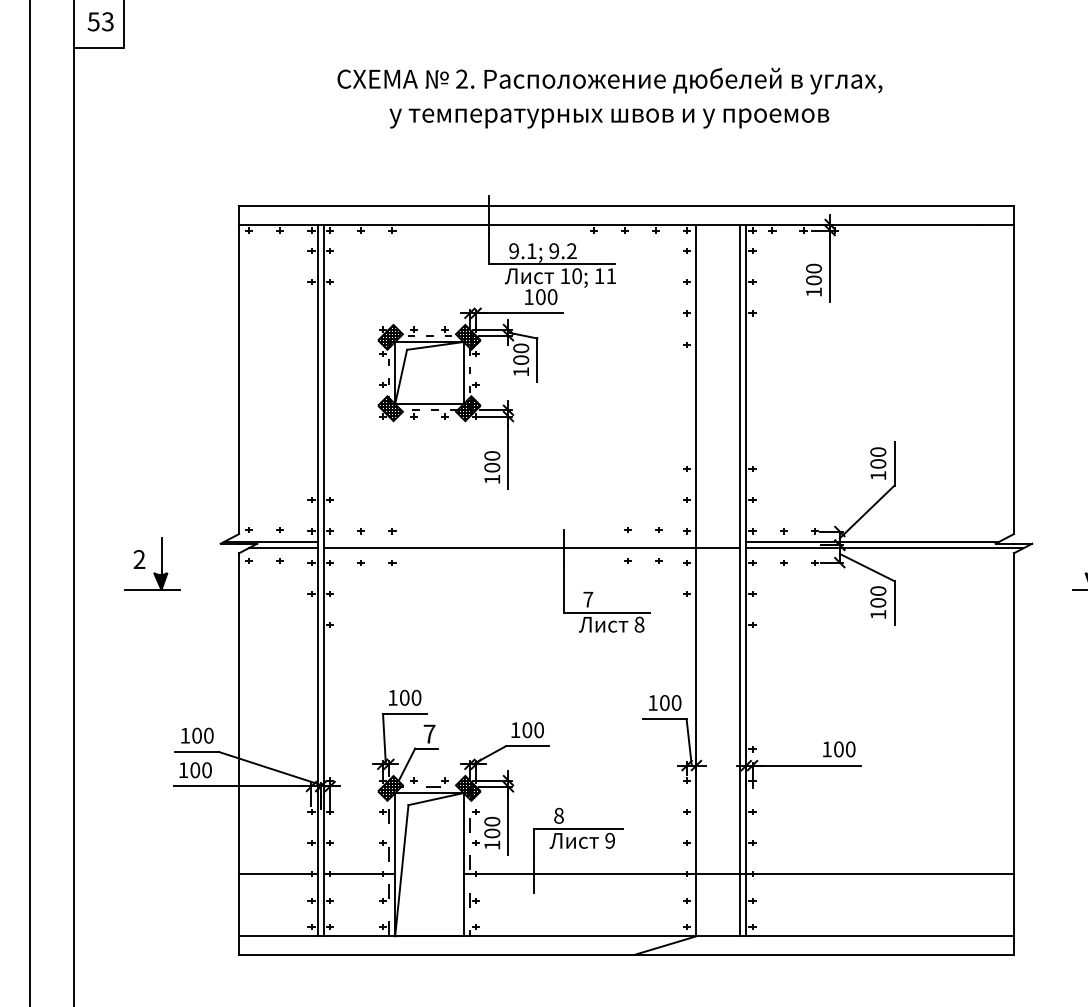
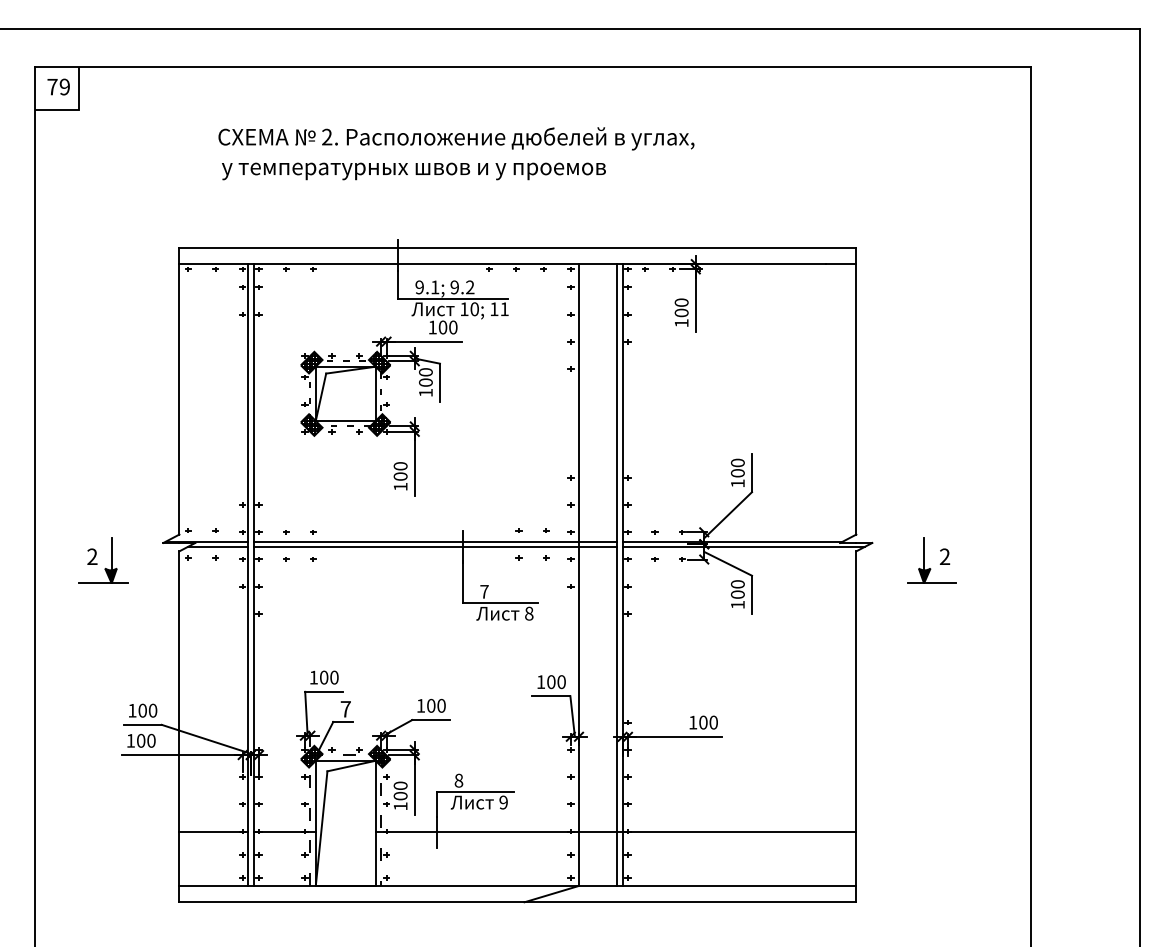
text: (100, 22) -> (58, 87), 53 -> 79
text: (610, 80) -> (456, 138), moved
text: (608, 118) -> (413, 171), moved
line: (532, 542) -> (435, 541), added

